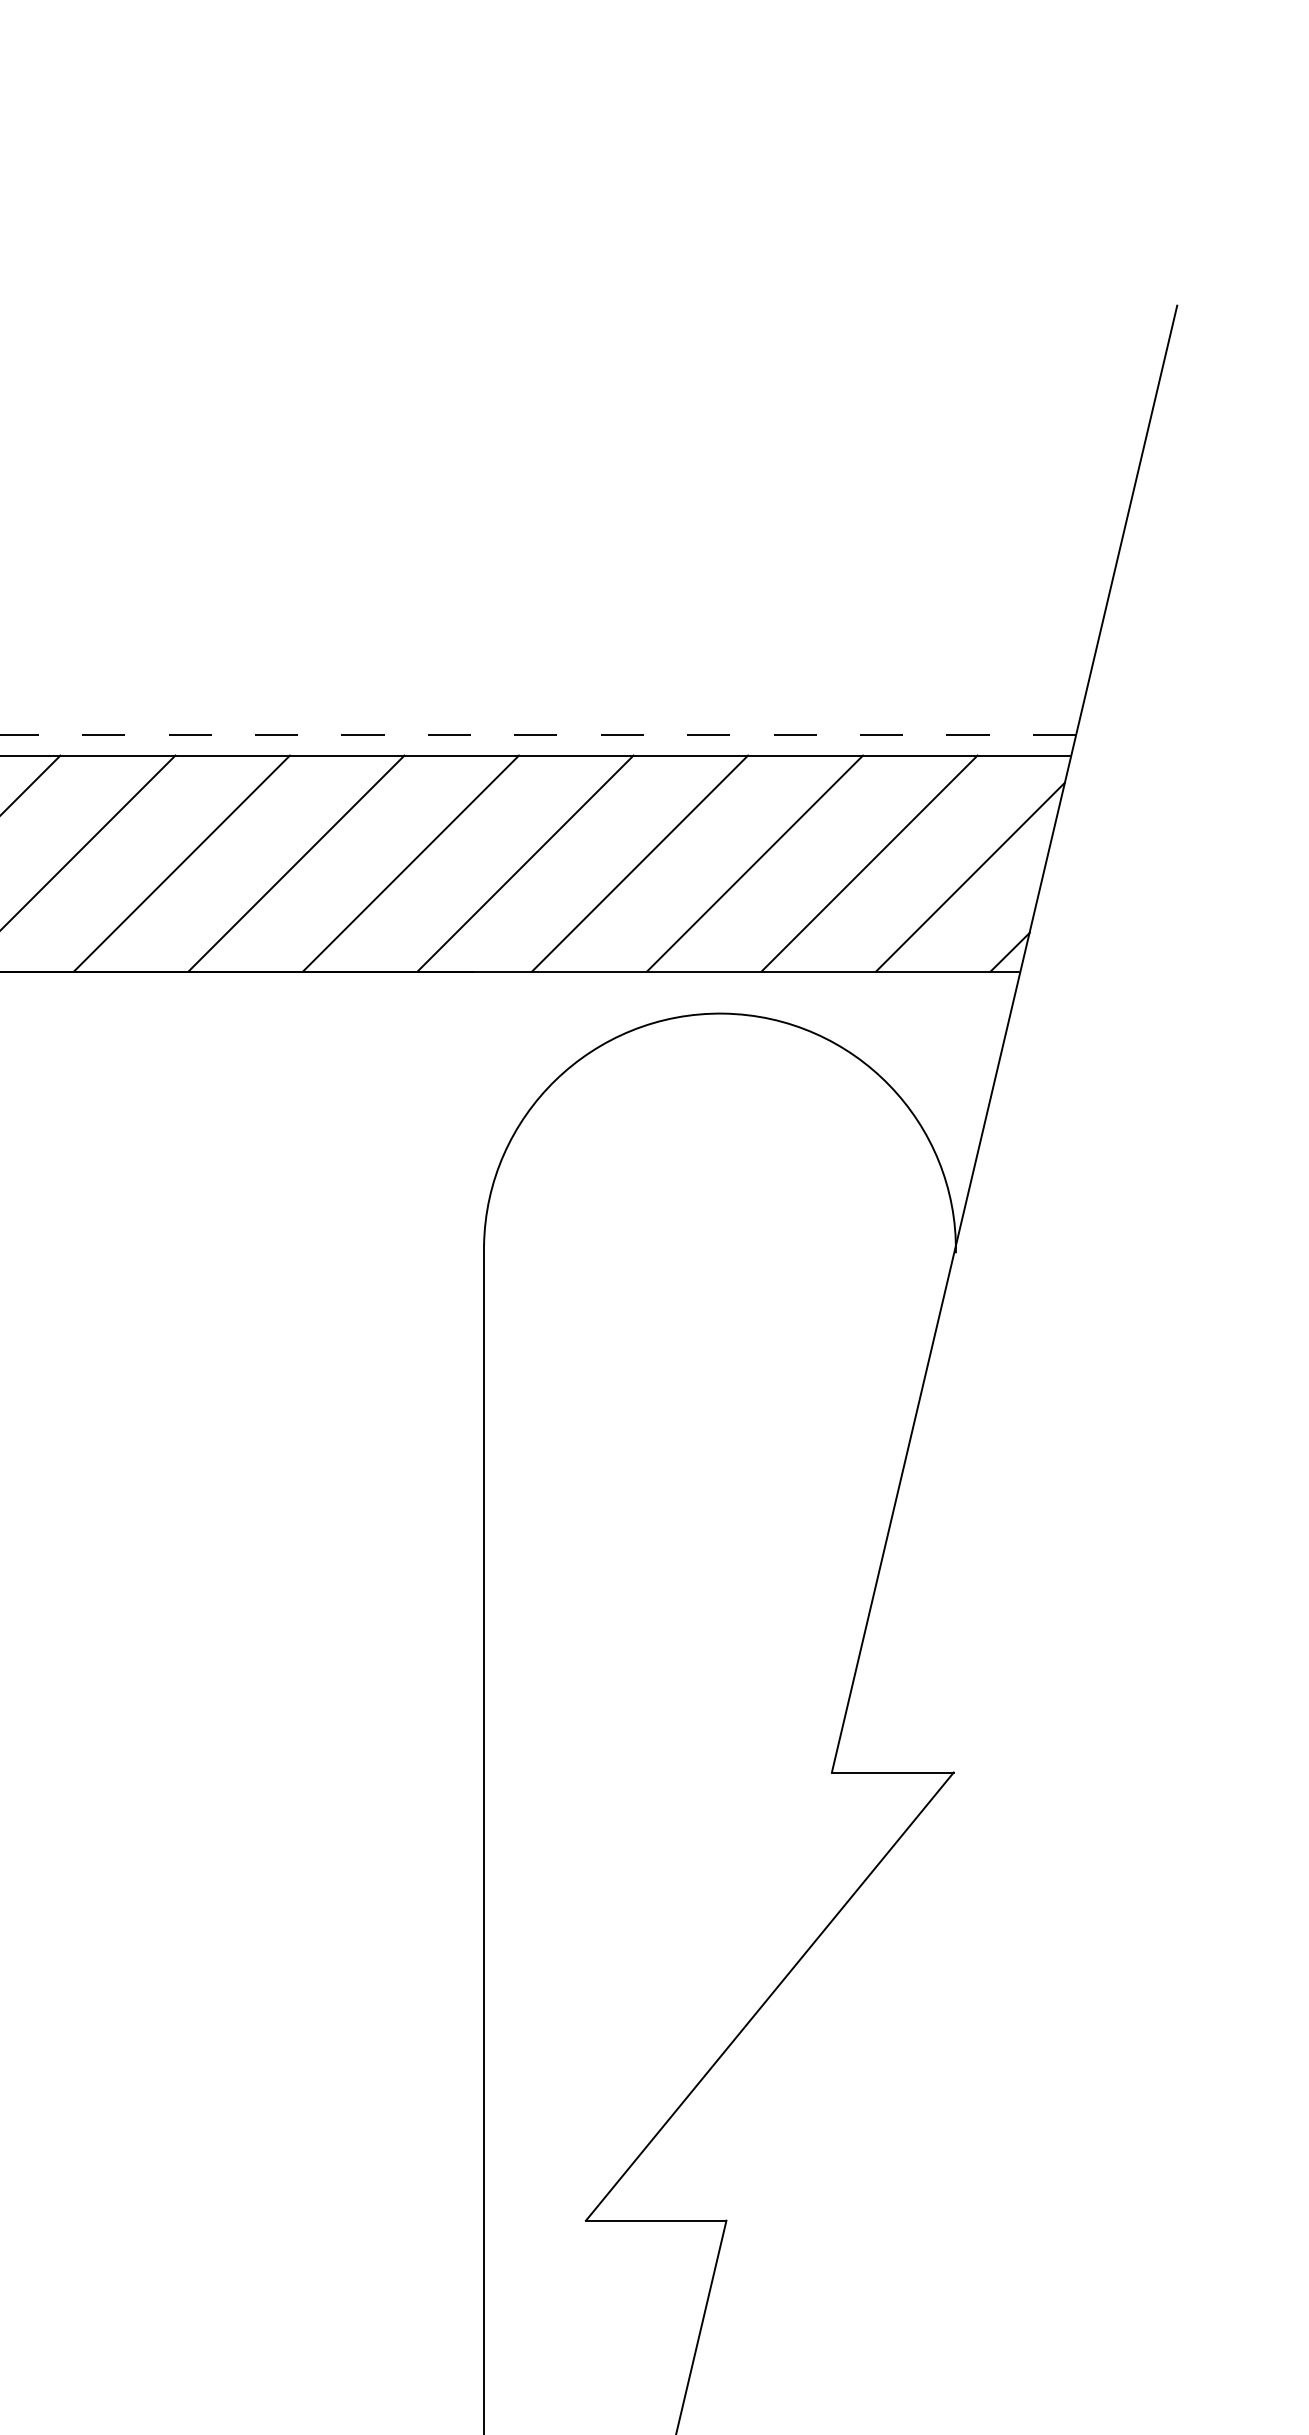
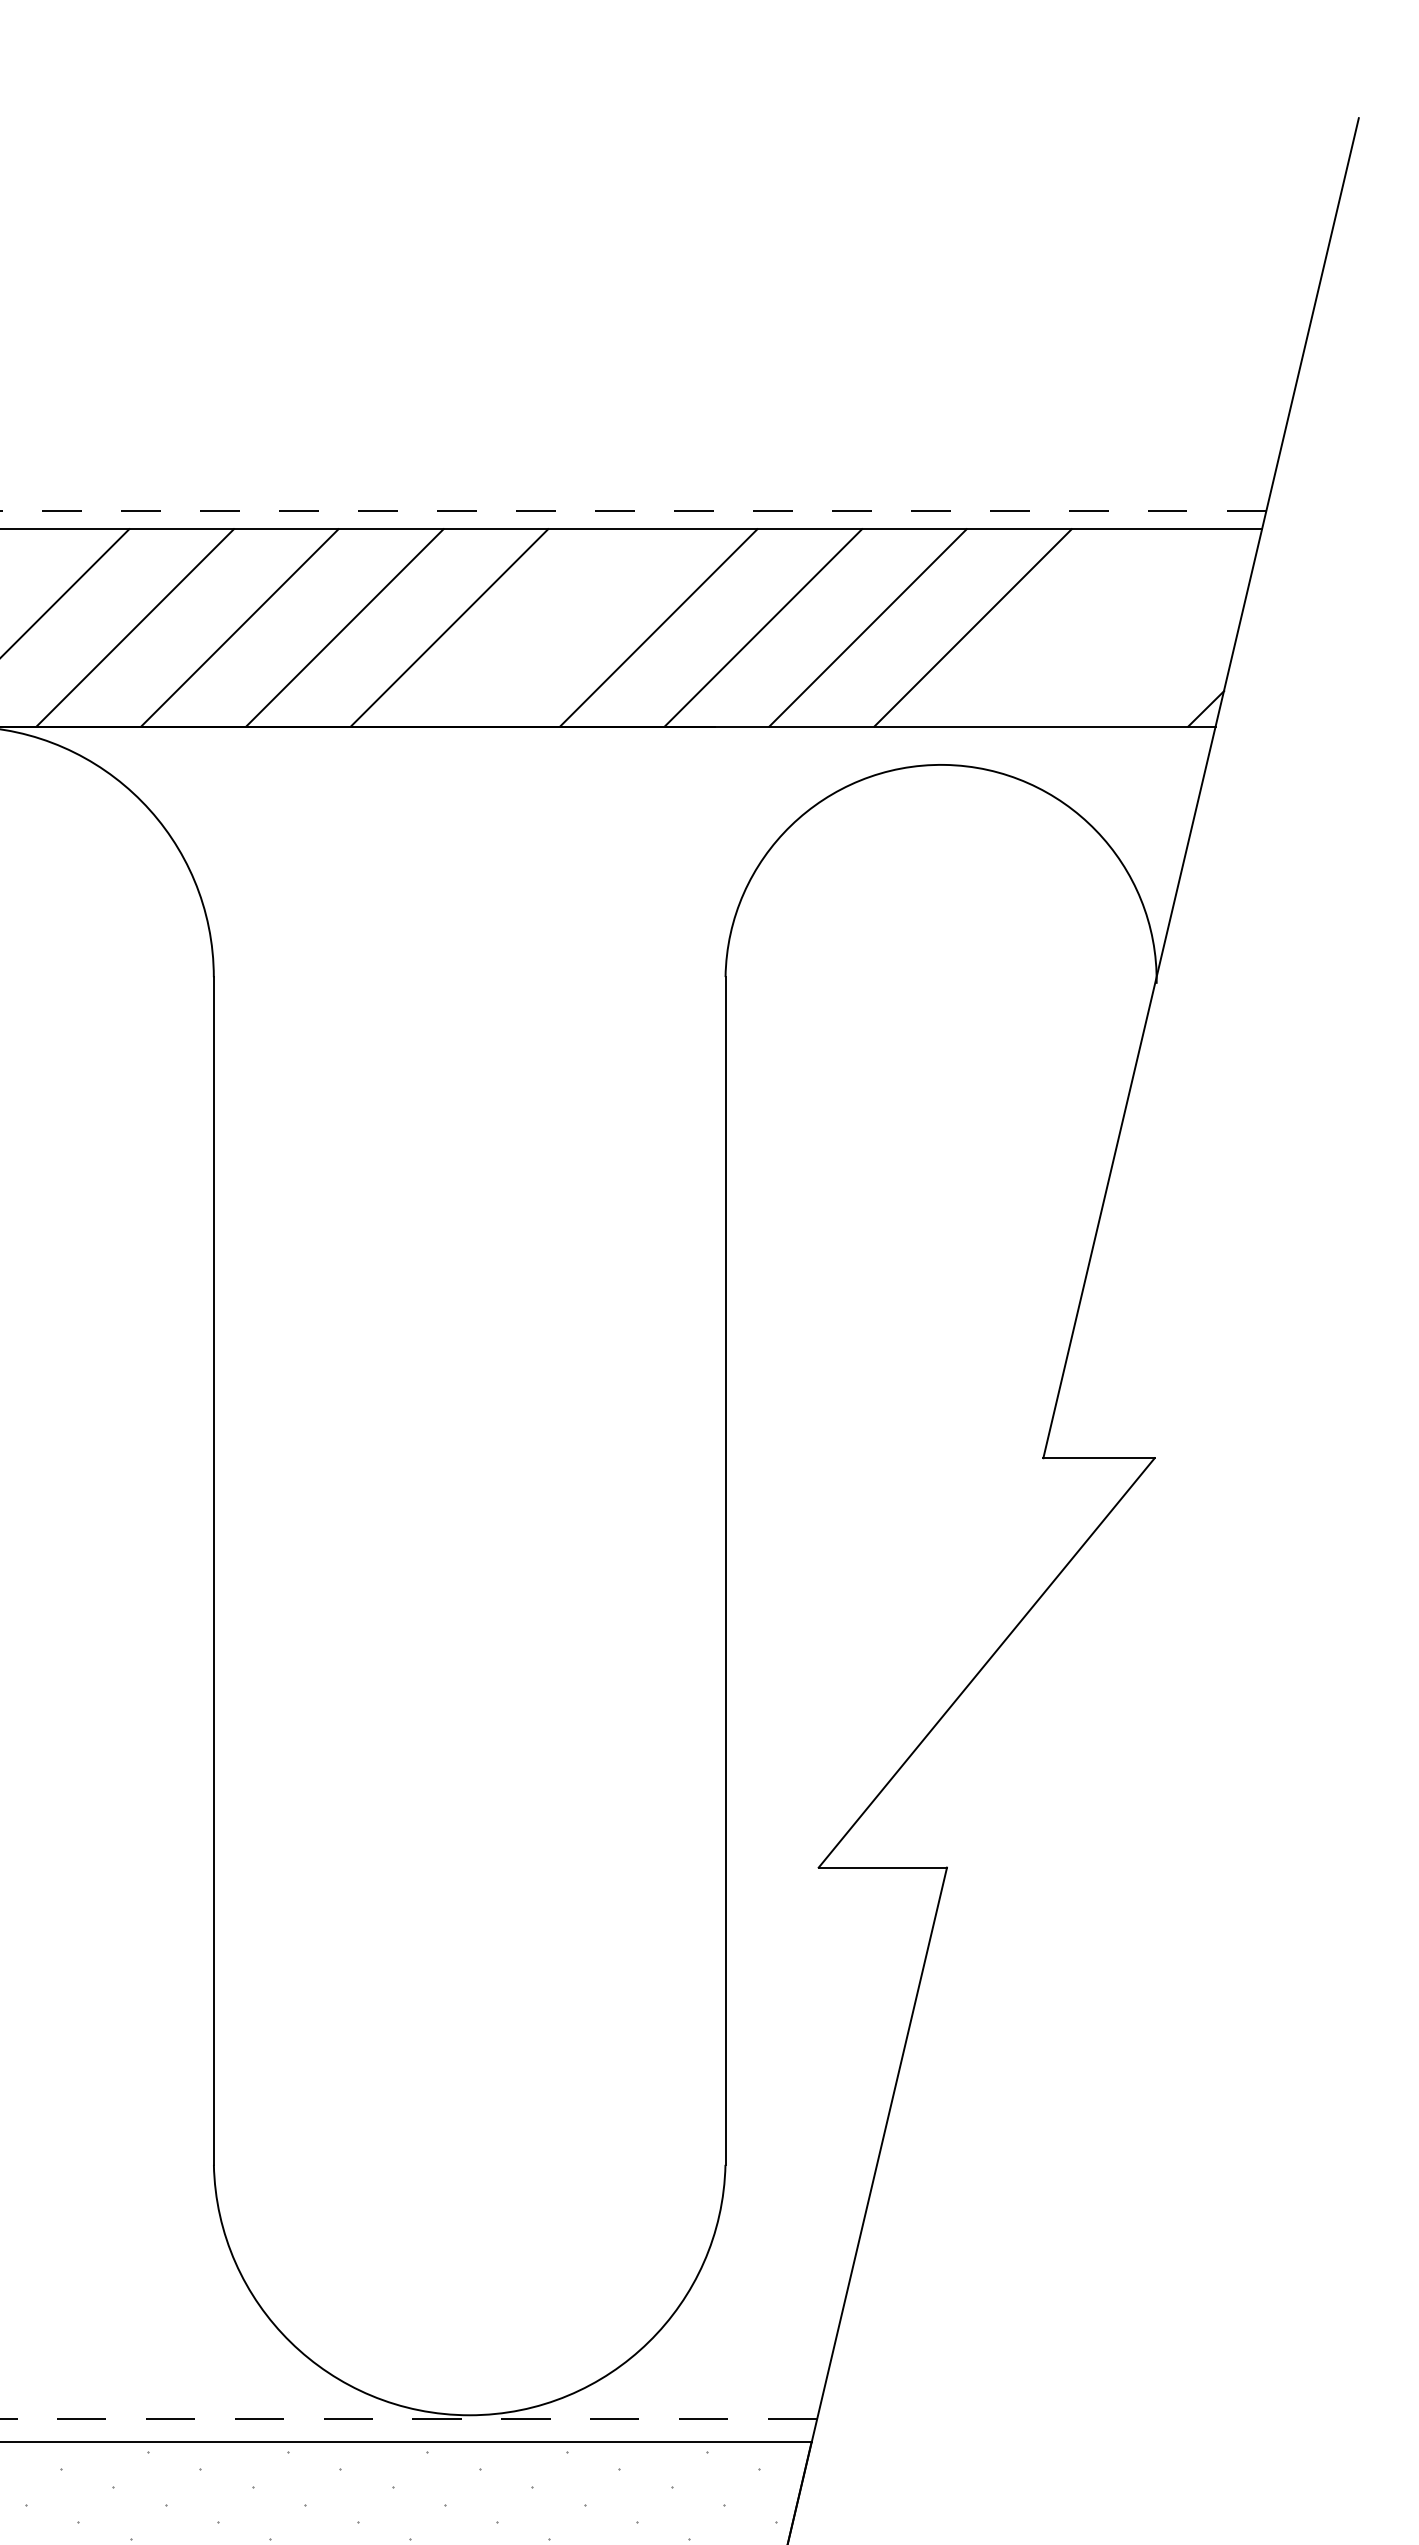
line: (295, 863) -> (553, 627), removed
line: (869, 863) -> (1077, 627), removed
line: (969, 877) -> (1169, 640), removed

